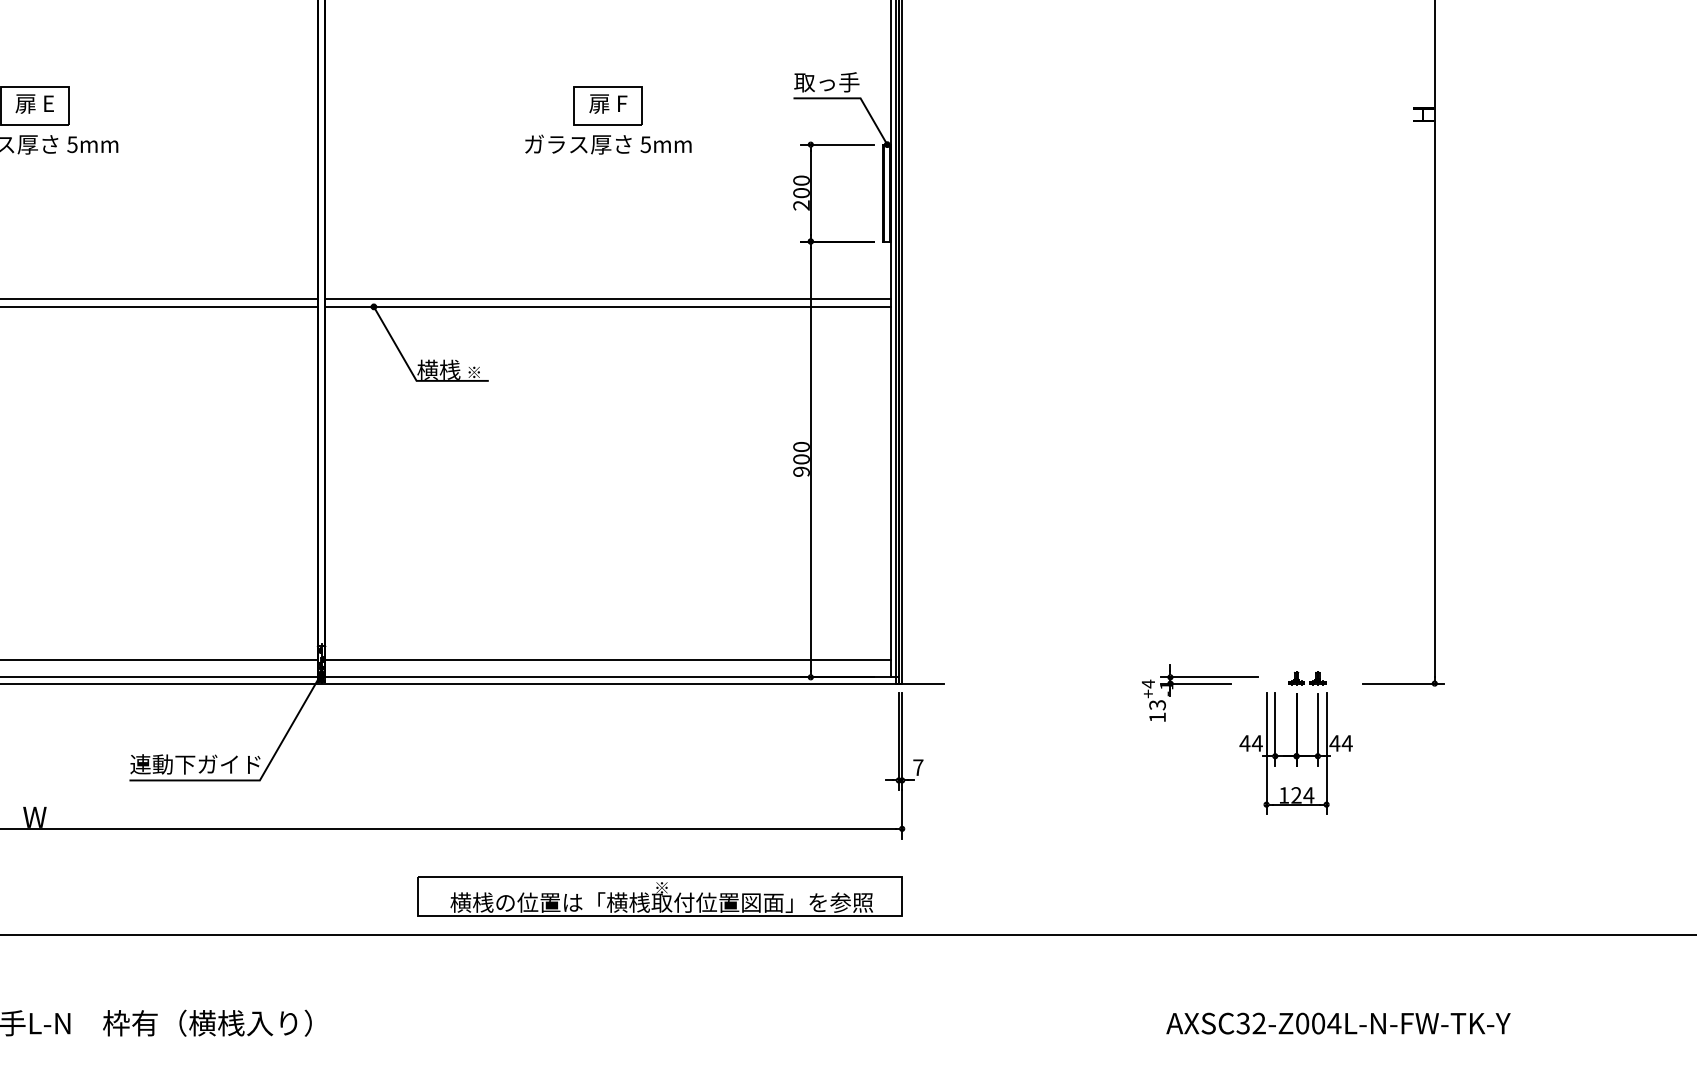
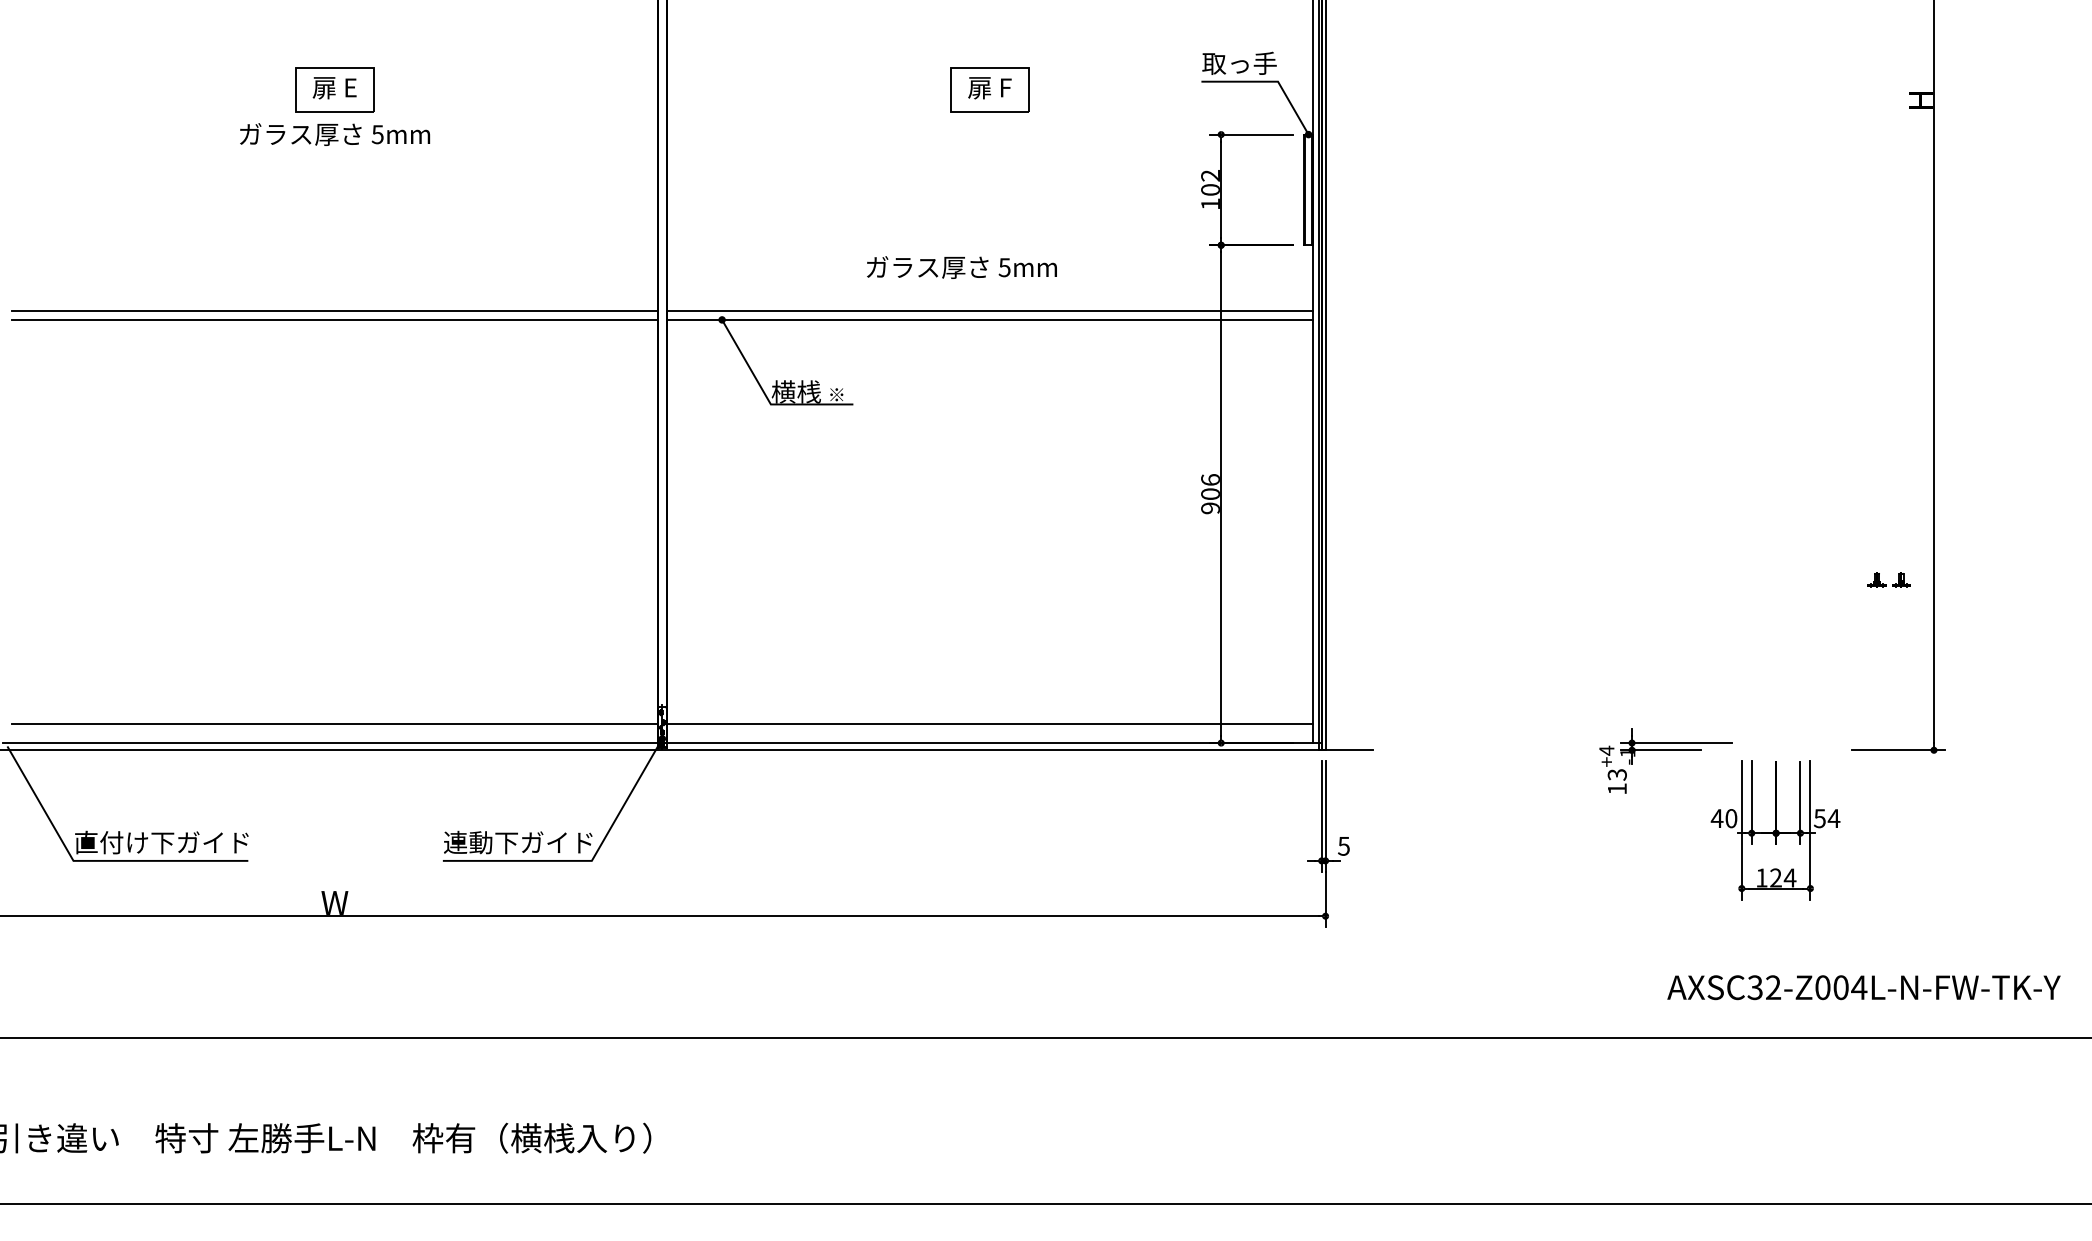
text: (607, 144) -> (961, 267), moved
text: (801, 192) -> (1210, 189), 200 -> 102
text: (801, 446) -> (1210, 479), 900 -> 906
part: (1306, 677) -> (1888, 579), moved
text: (1257, 743) -> (1731, 818), 44 -> 40
text: (1334, 743) -> (1819, 818), 44 -> 54
text: (917, 767) -> (1343, 846), 7 -> 5
part: (659, 896) -> (1048, 993), removed
text: (1338, 1023) -> (1863, 987), moved

